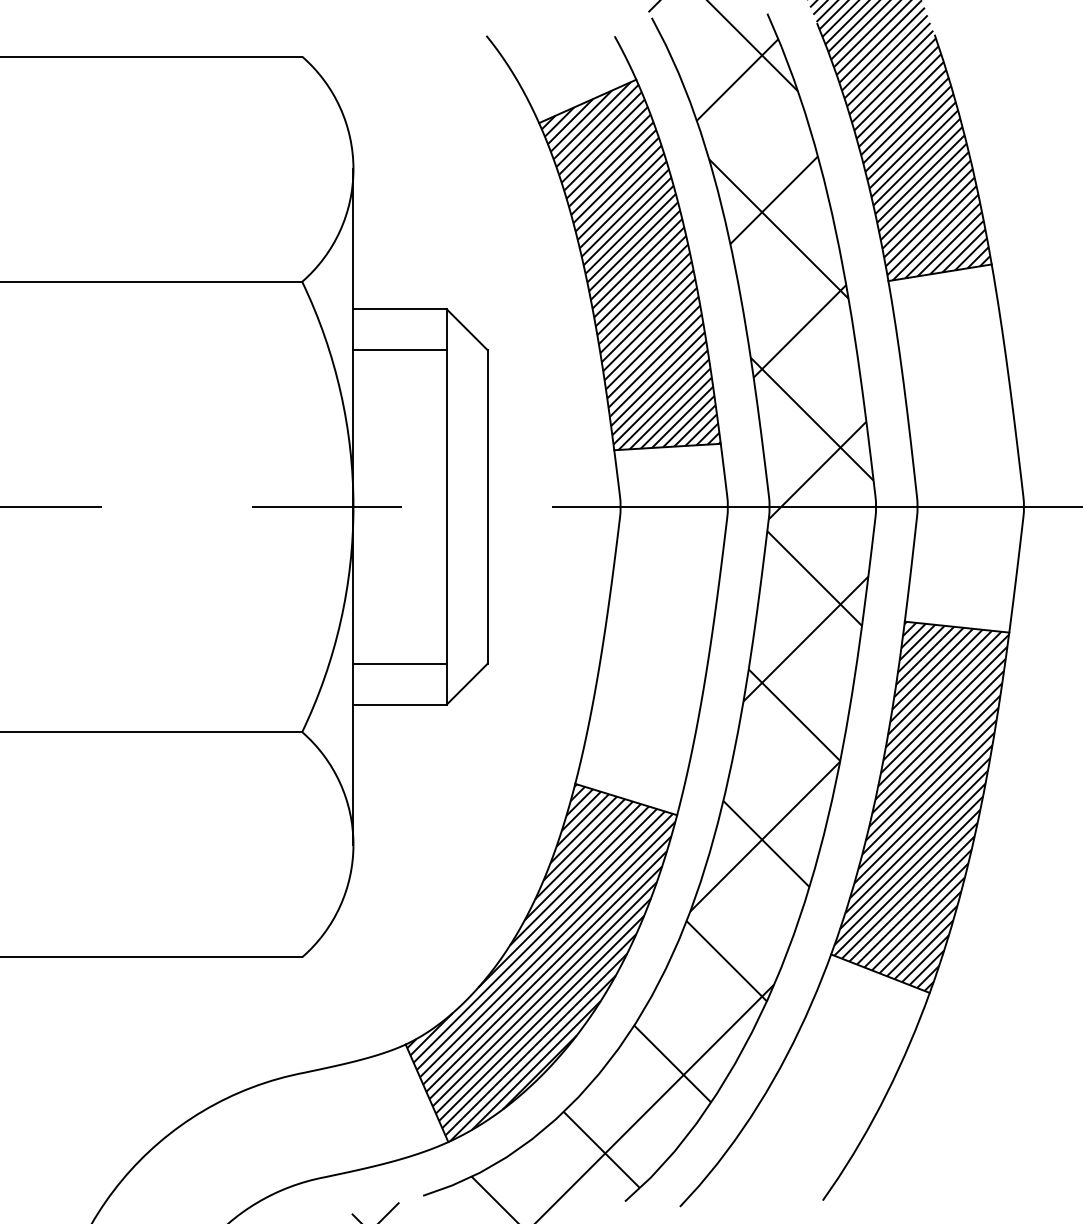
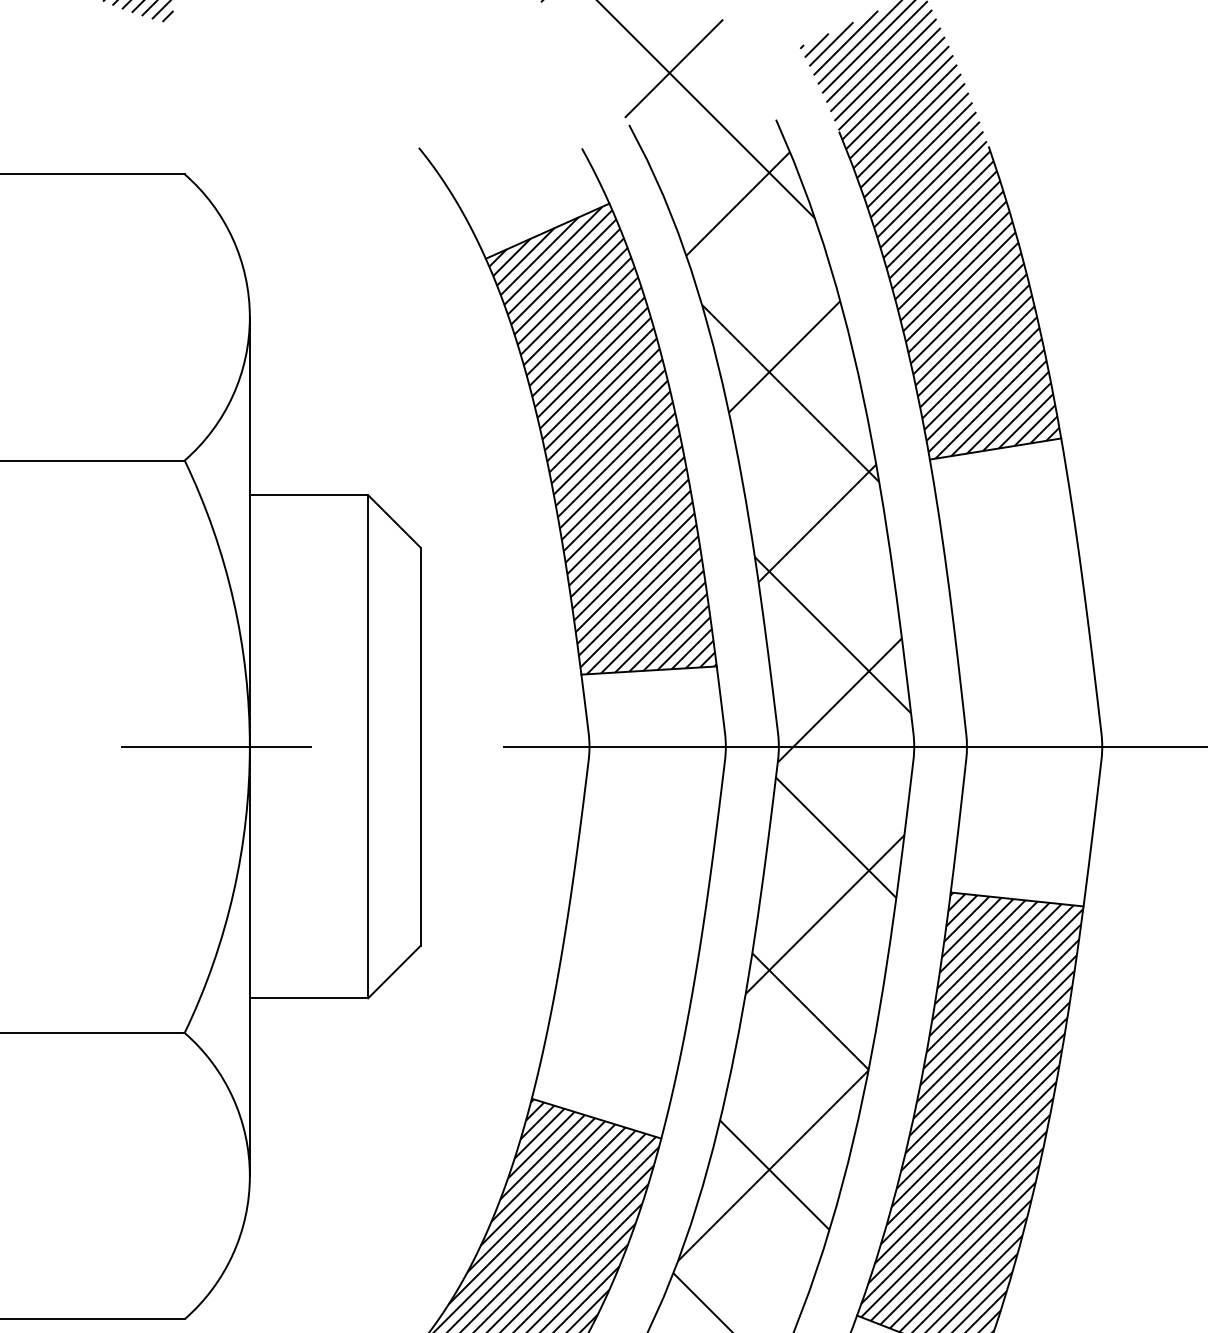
line: (399, 350) -> (308, 547), removed
line: (399, 663) -> (308, 945), removed

